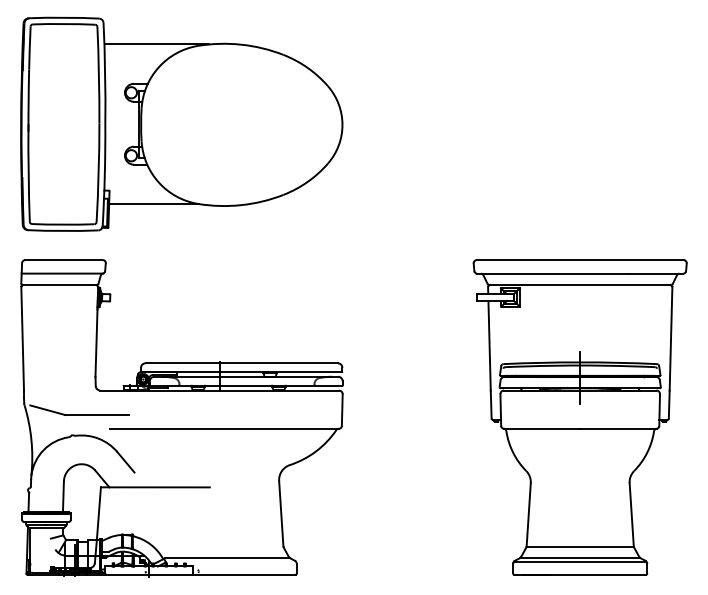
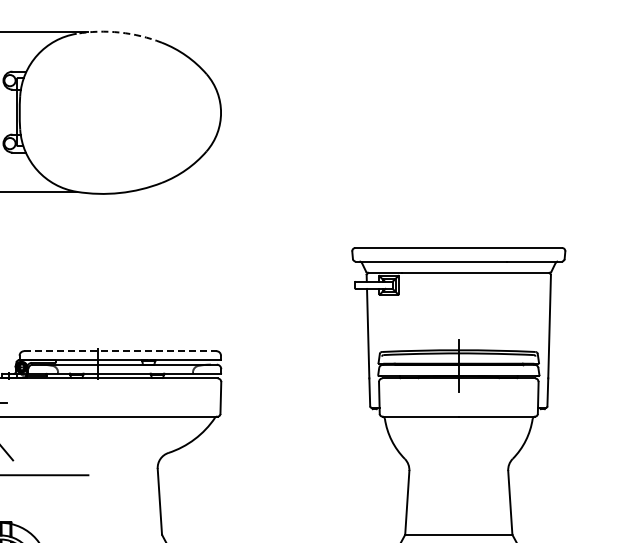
arc: (241, 44) -> (120, 32), solid -> dashed
line: (242, 363) -> (121, 351), solid -> dashed

